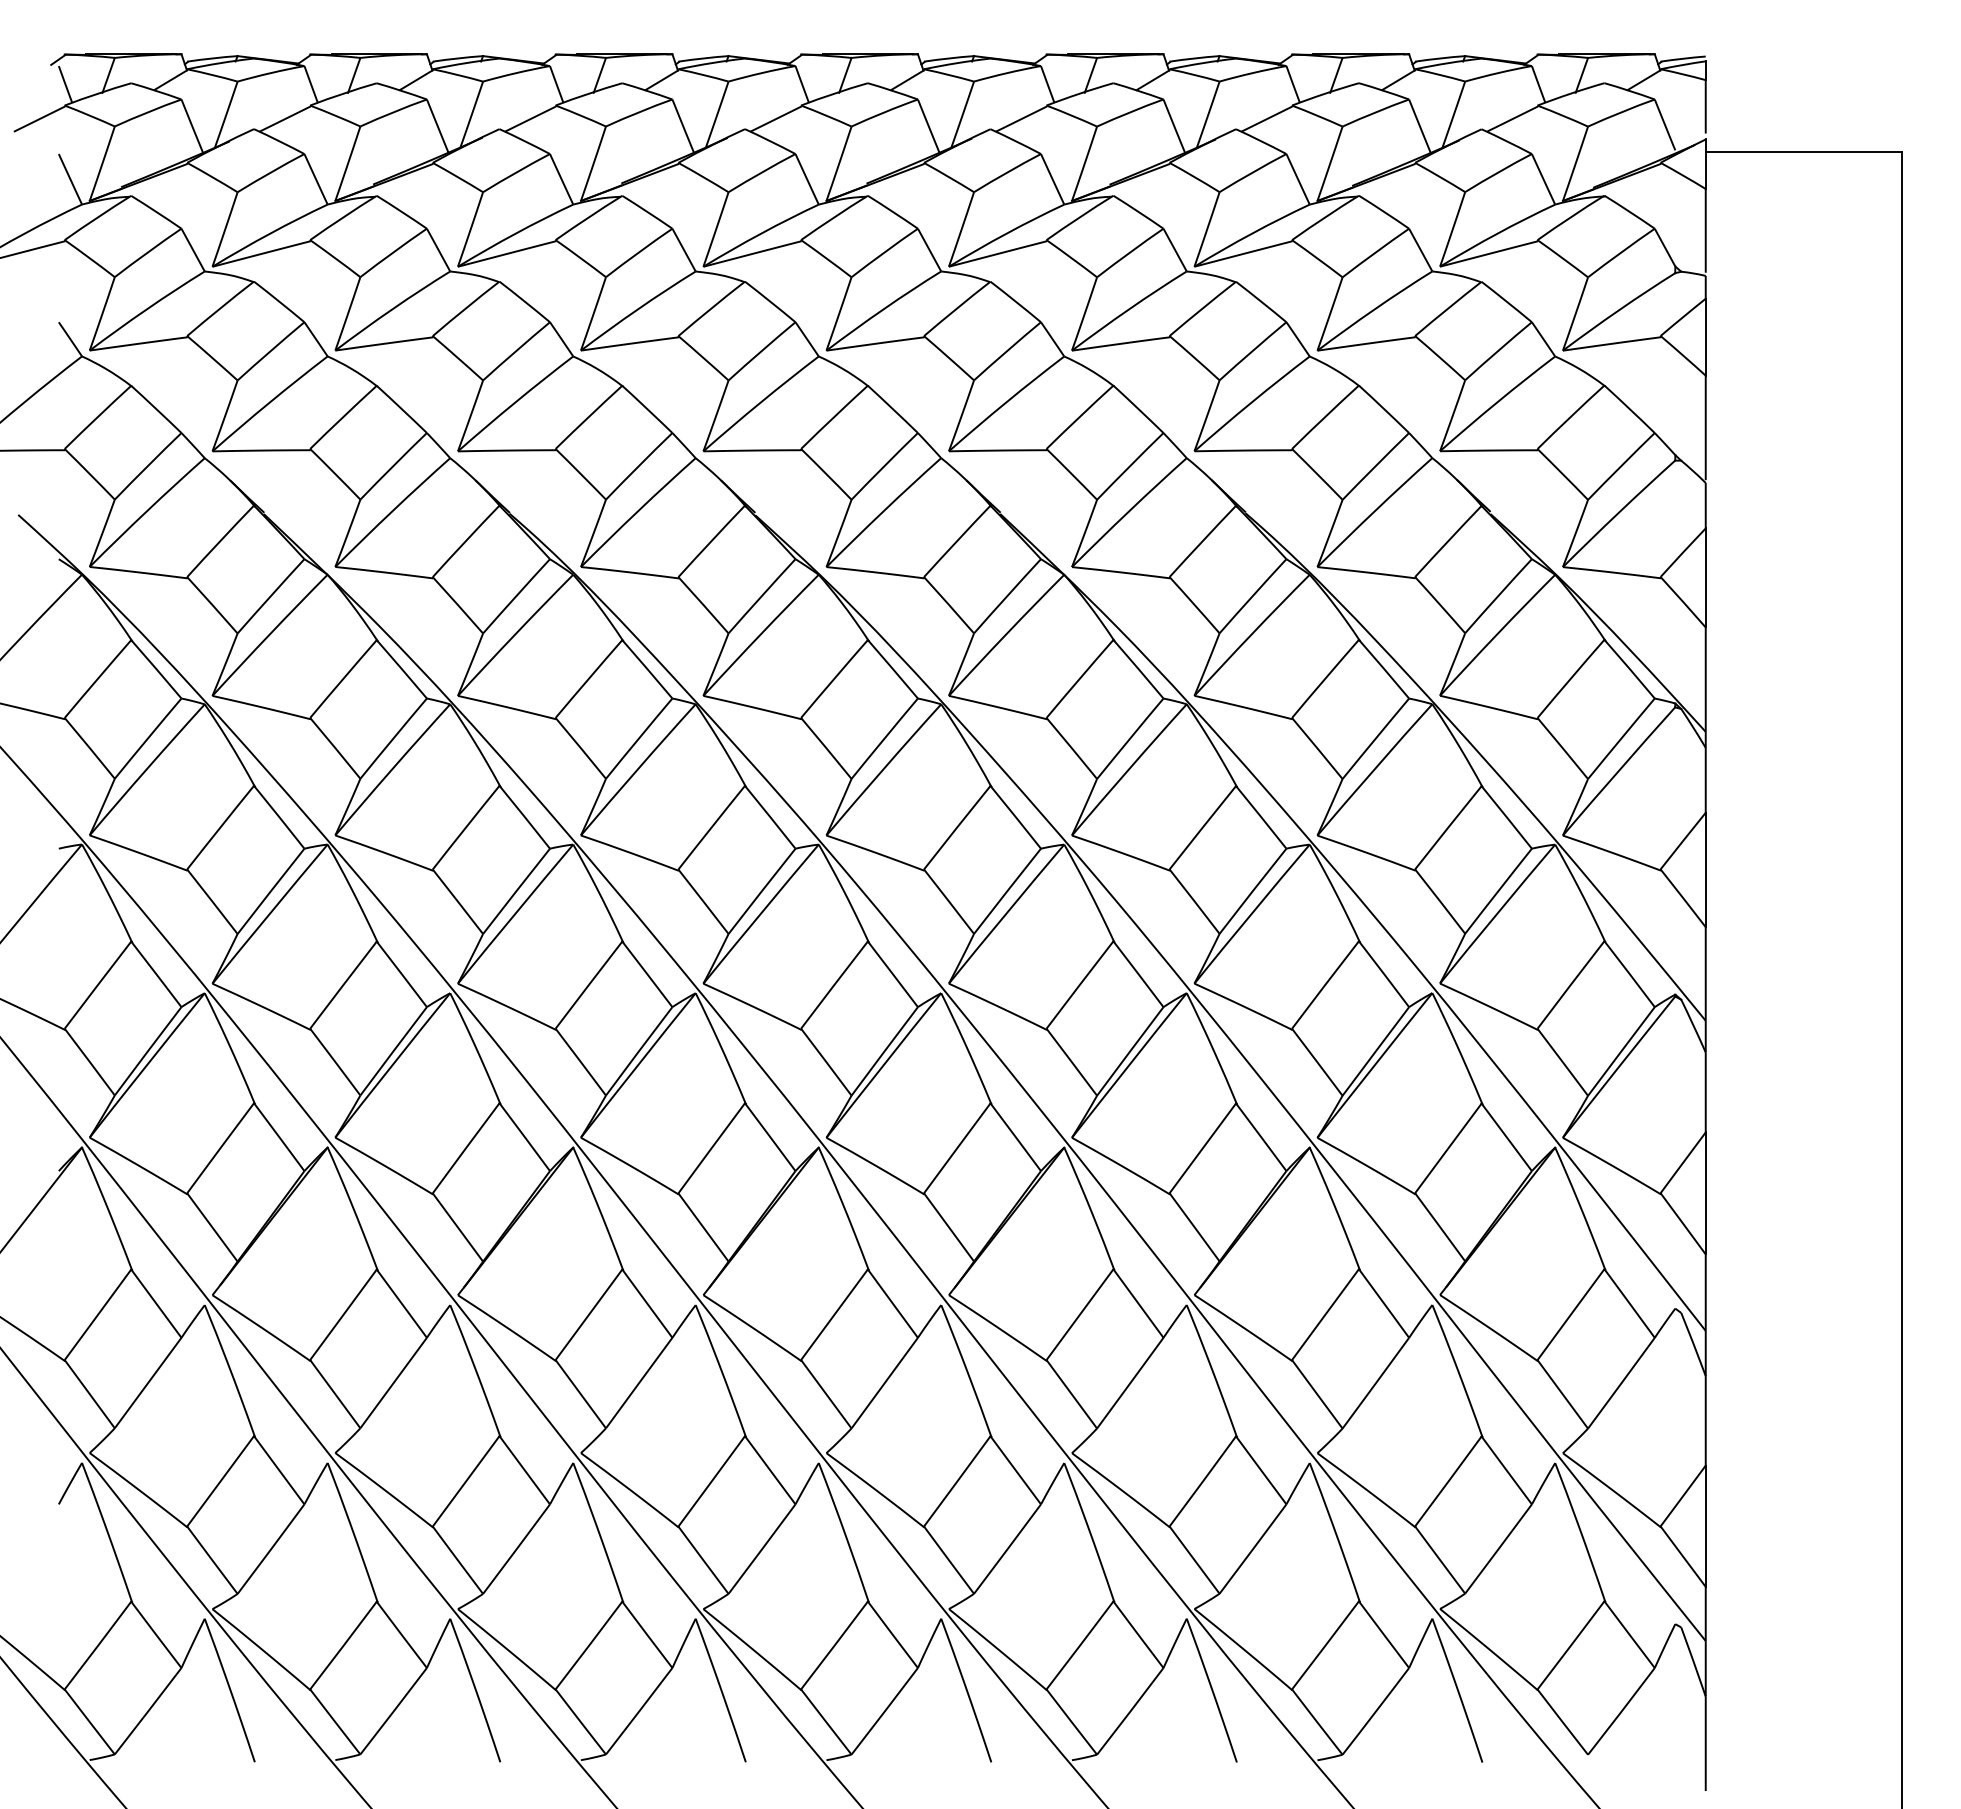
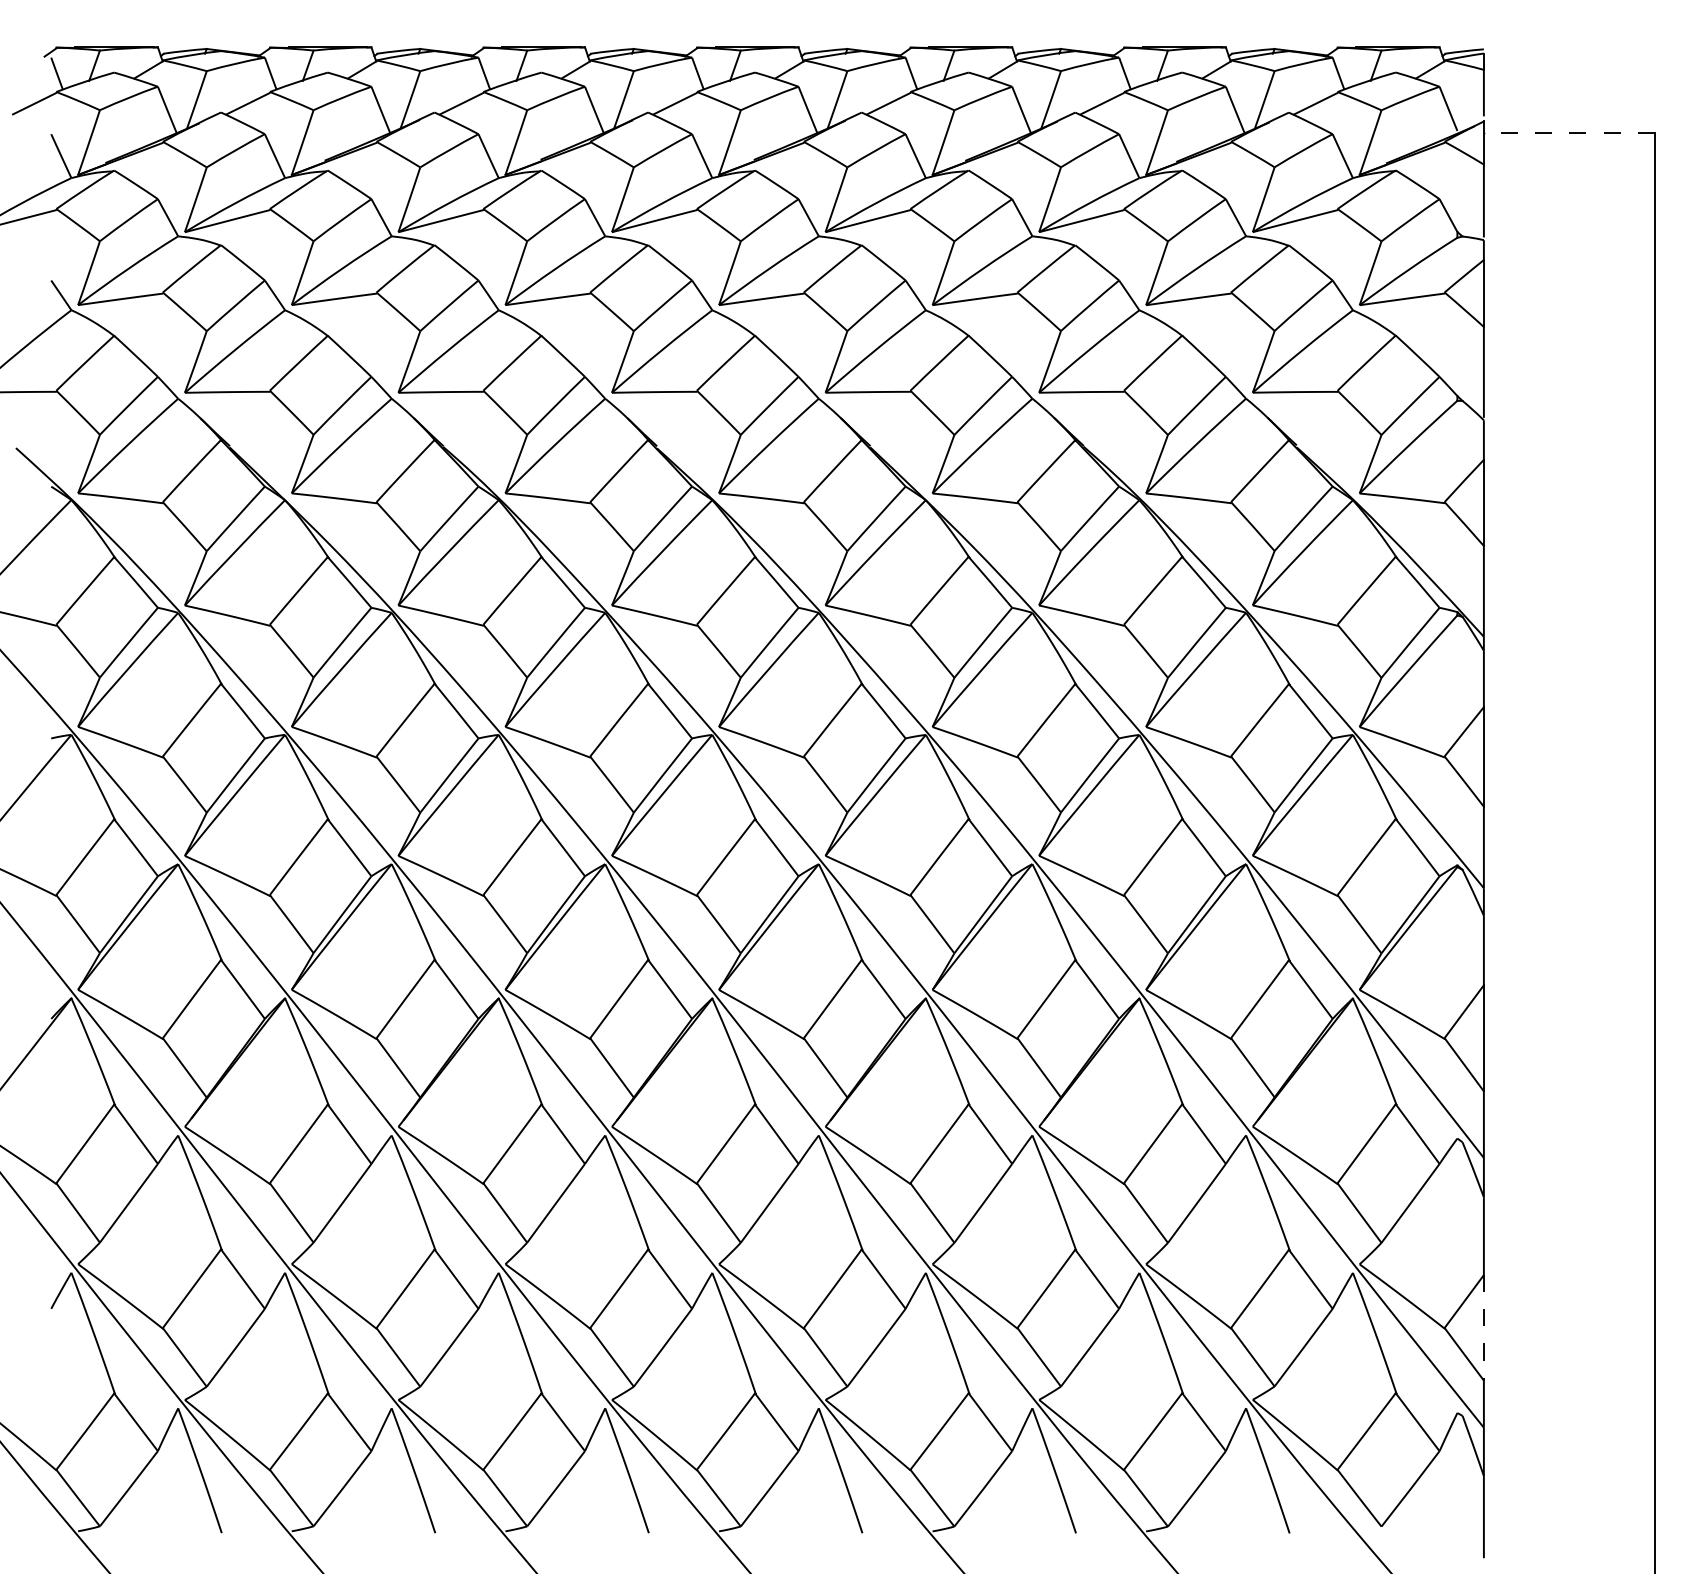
line: (1803, 152) -> (1568, 132), solid -> dashed
line: (1705, 1526) -> (1483, 1328), solid -> dashed

